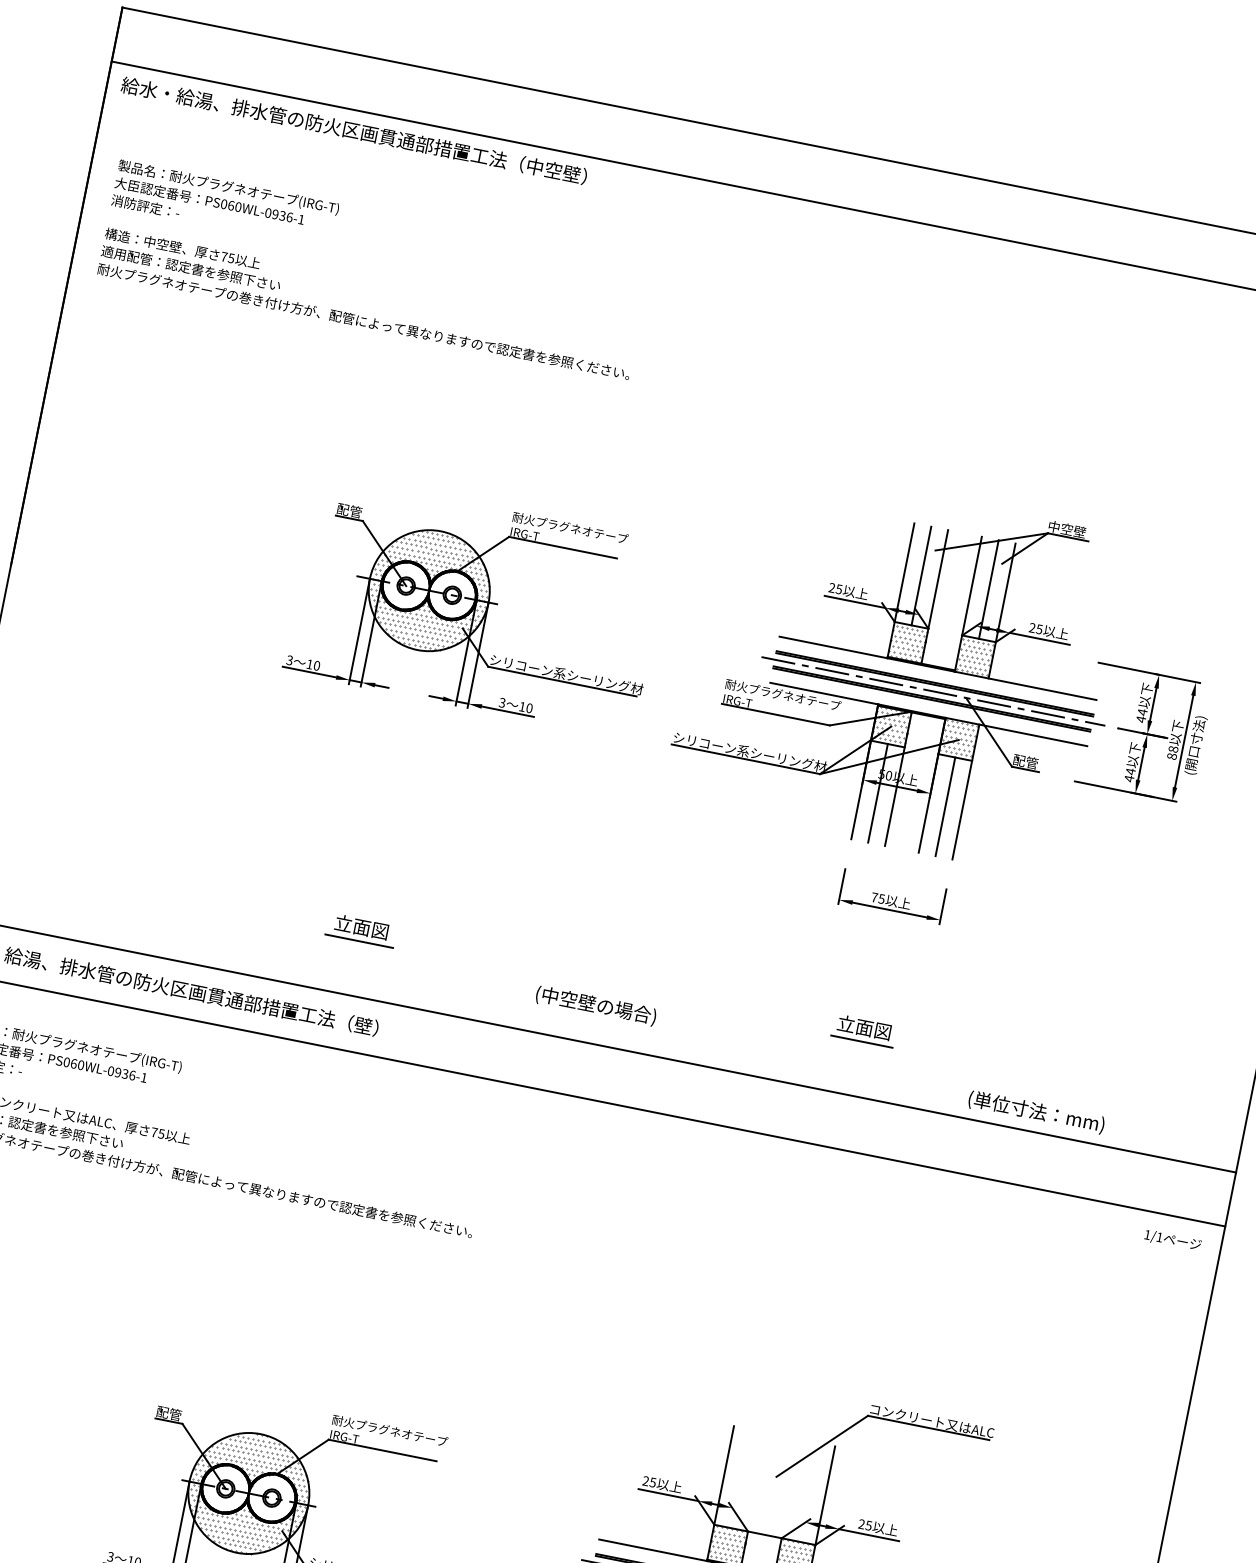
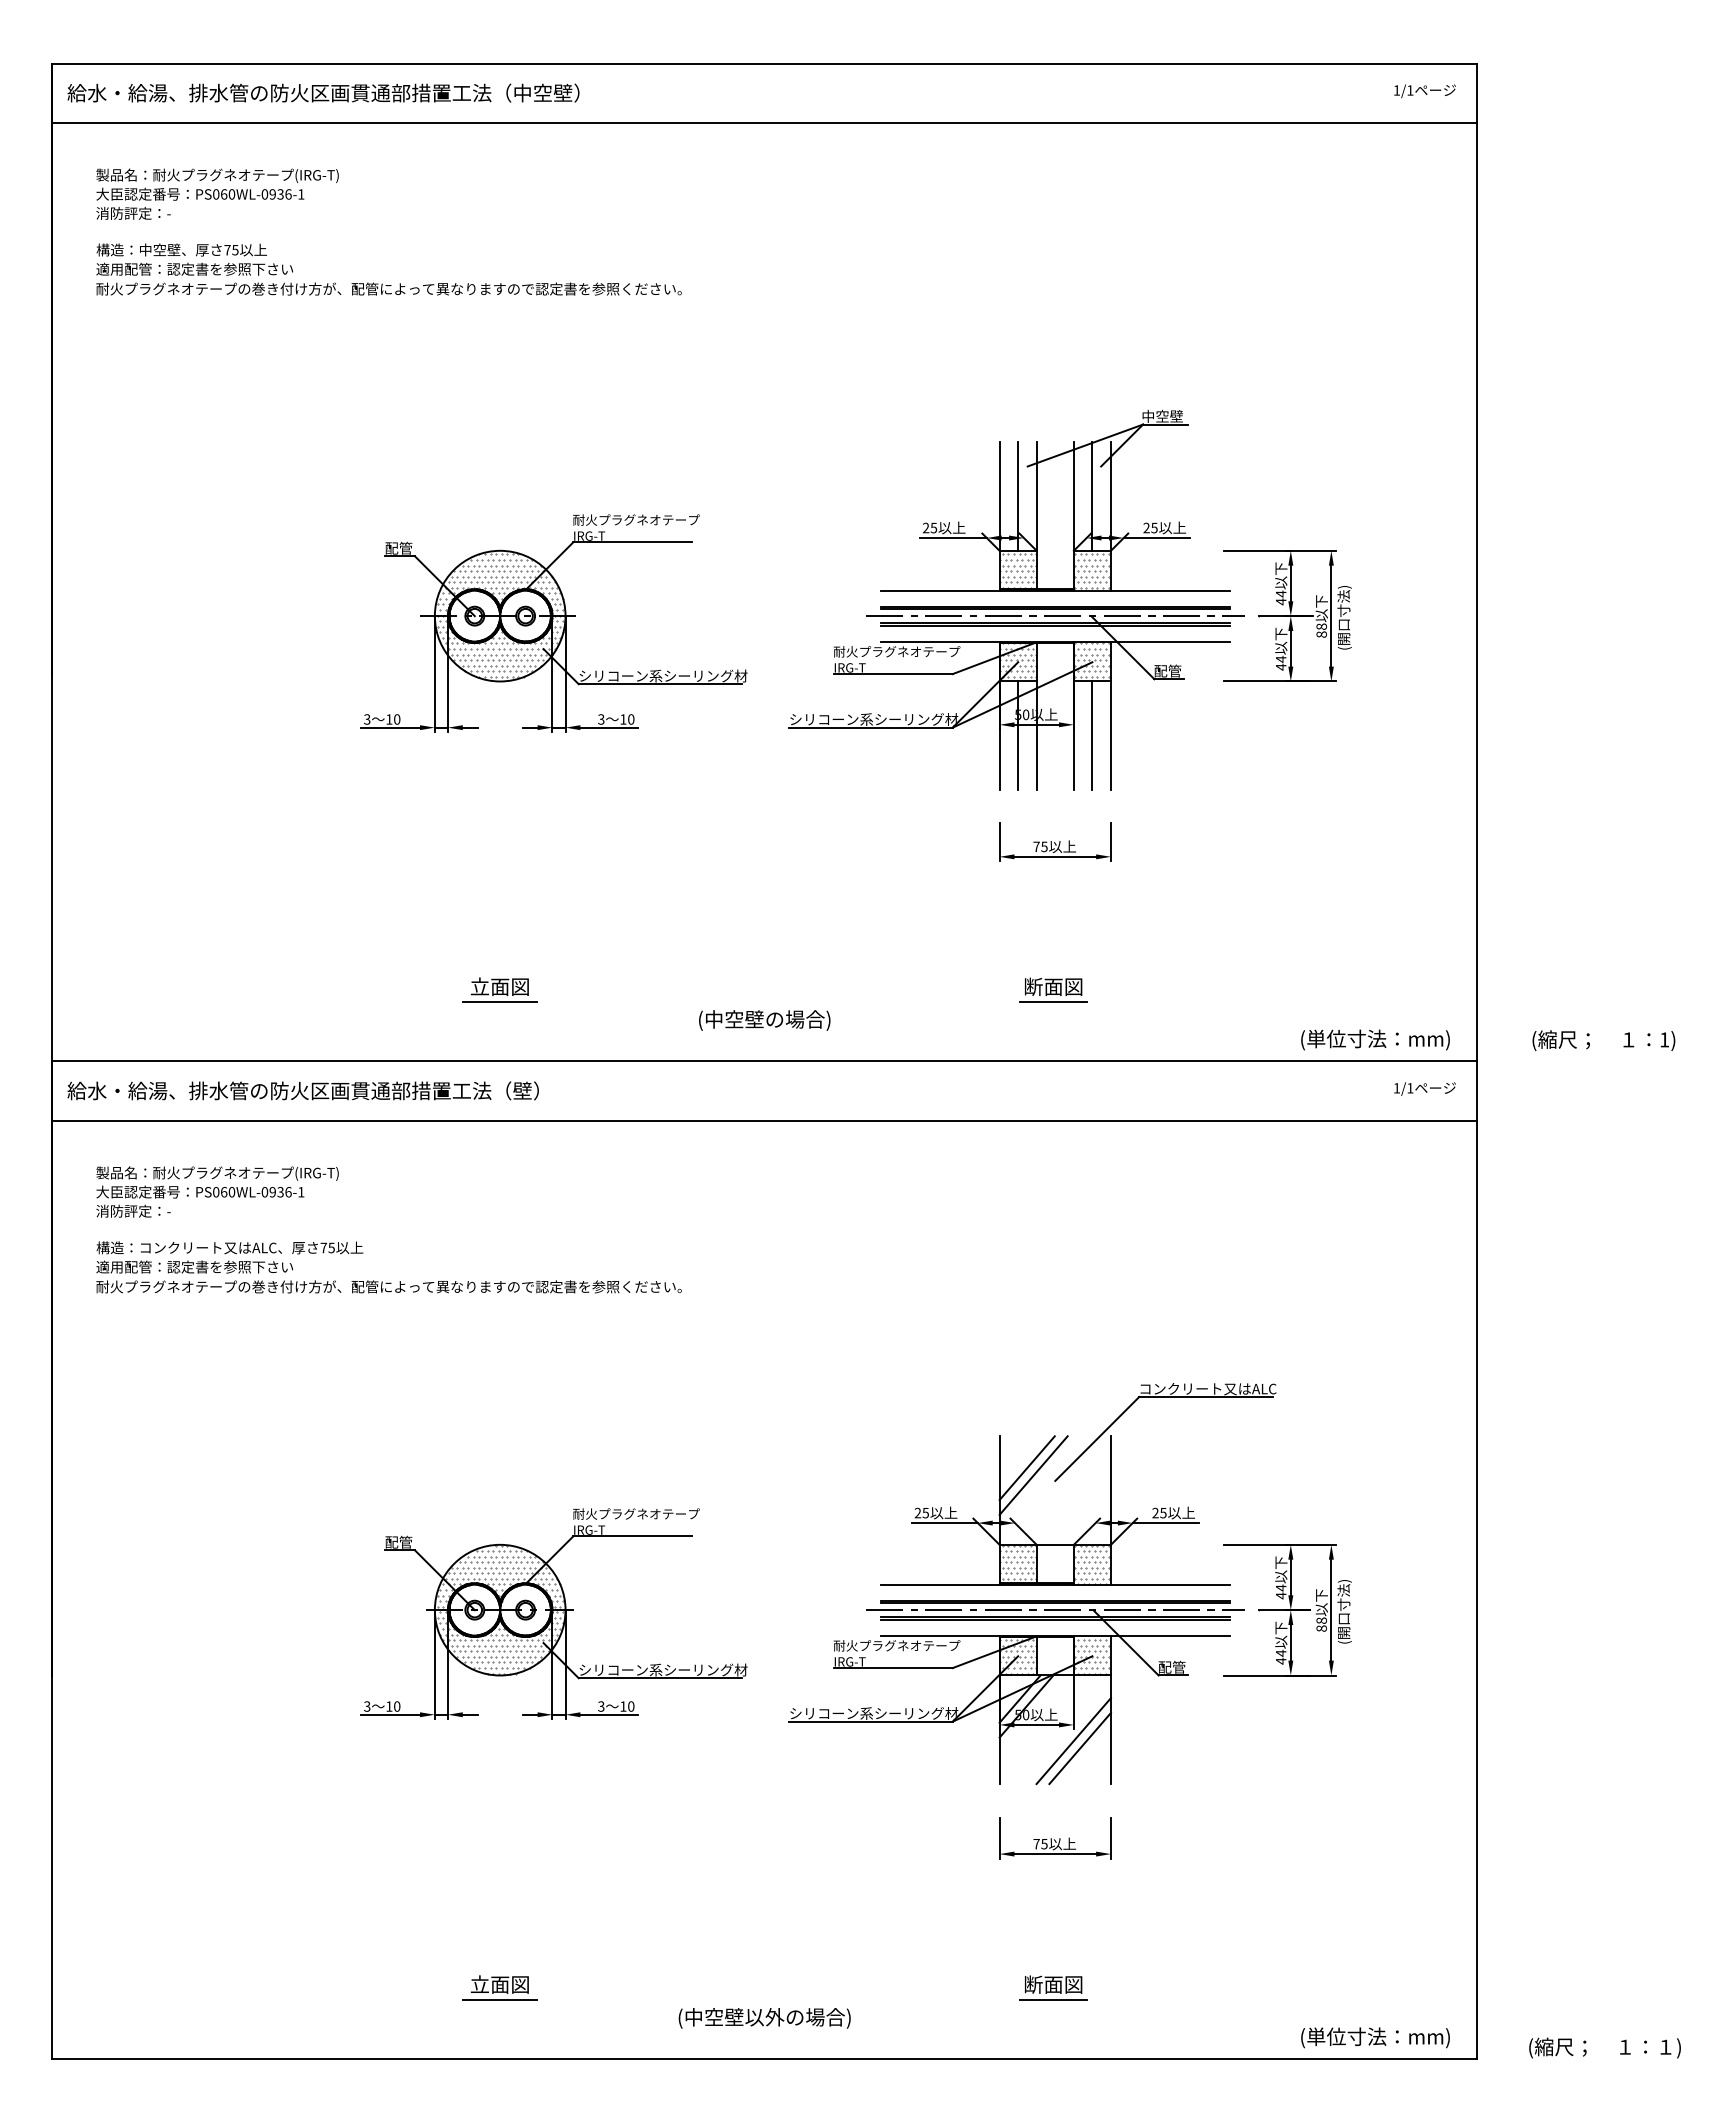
text: (354, 130) -> (323, 92), moved
text: (373, 269) -> (388, 231), moved
text: (846, 1023) -> (1033, 986), 立面図 -> 断面図
text: (1036, 1111) -> (1375, 1039), moved
text: (1172, 1240) -> (1424, 1088), moved
line: (752, 1460) -> (1026, 1468), added
line: (757, 1467) -> (1033, 1475), added

